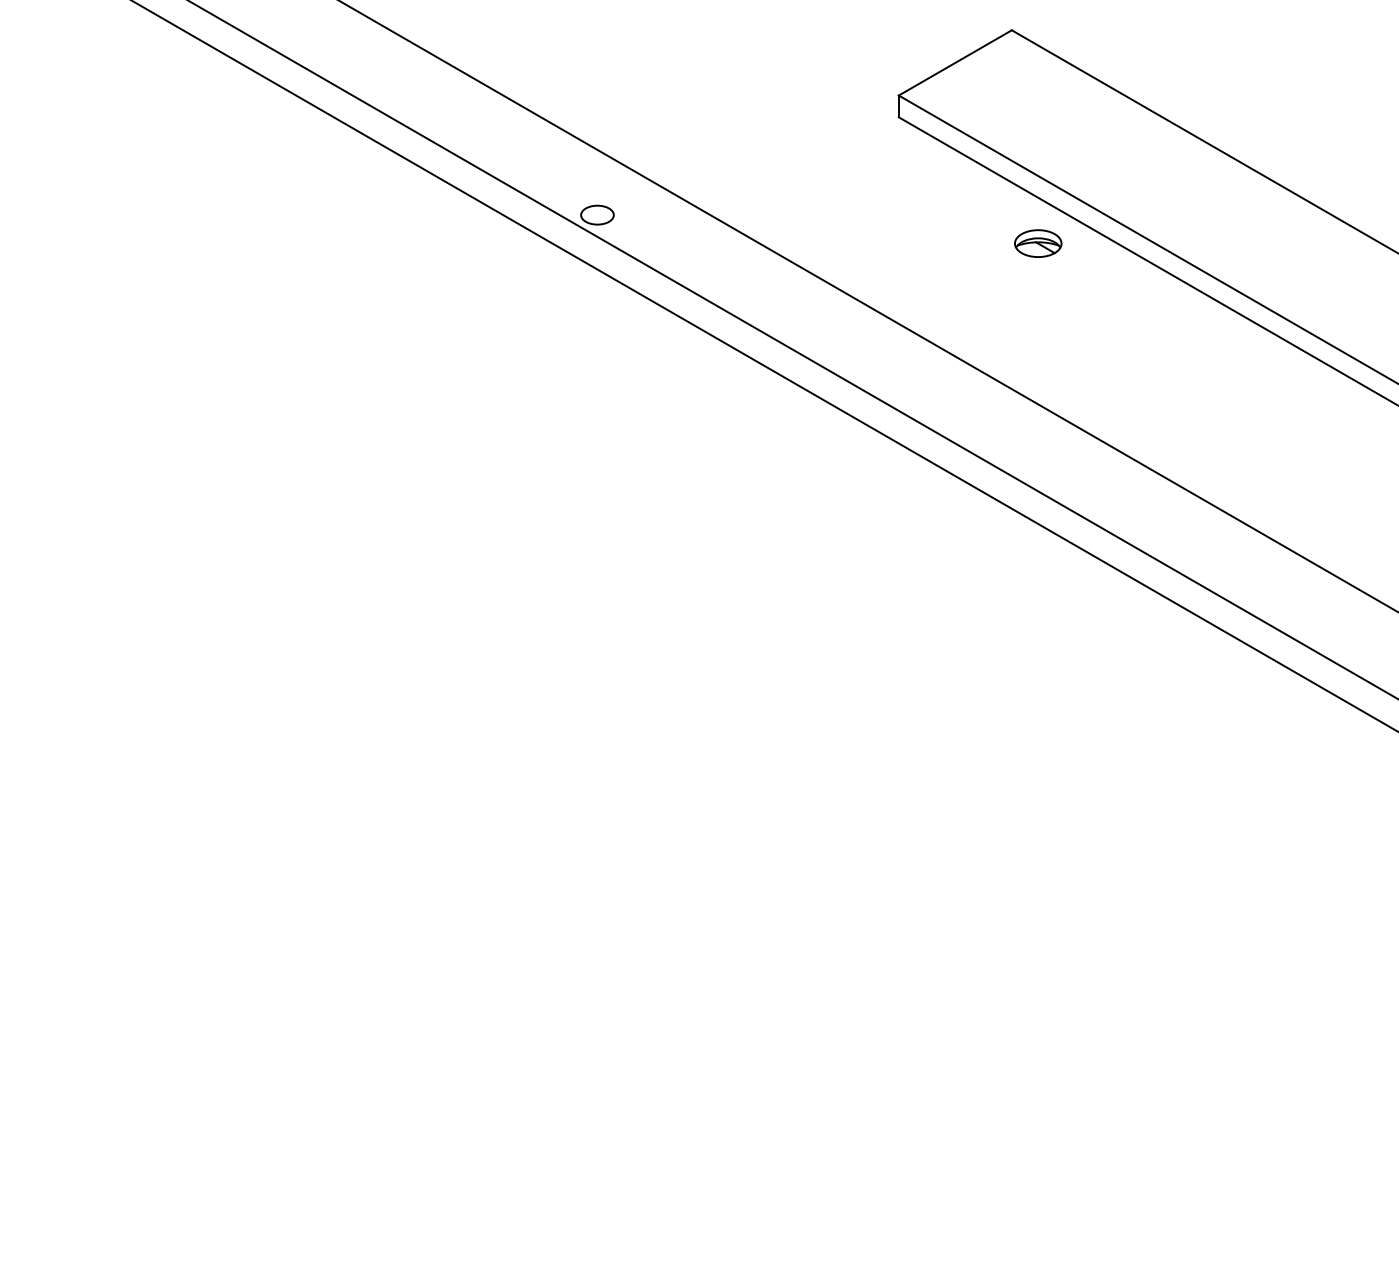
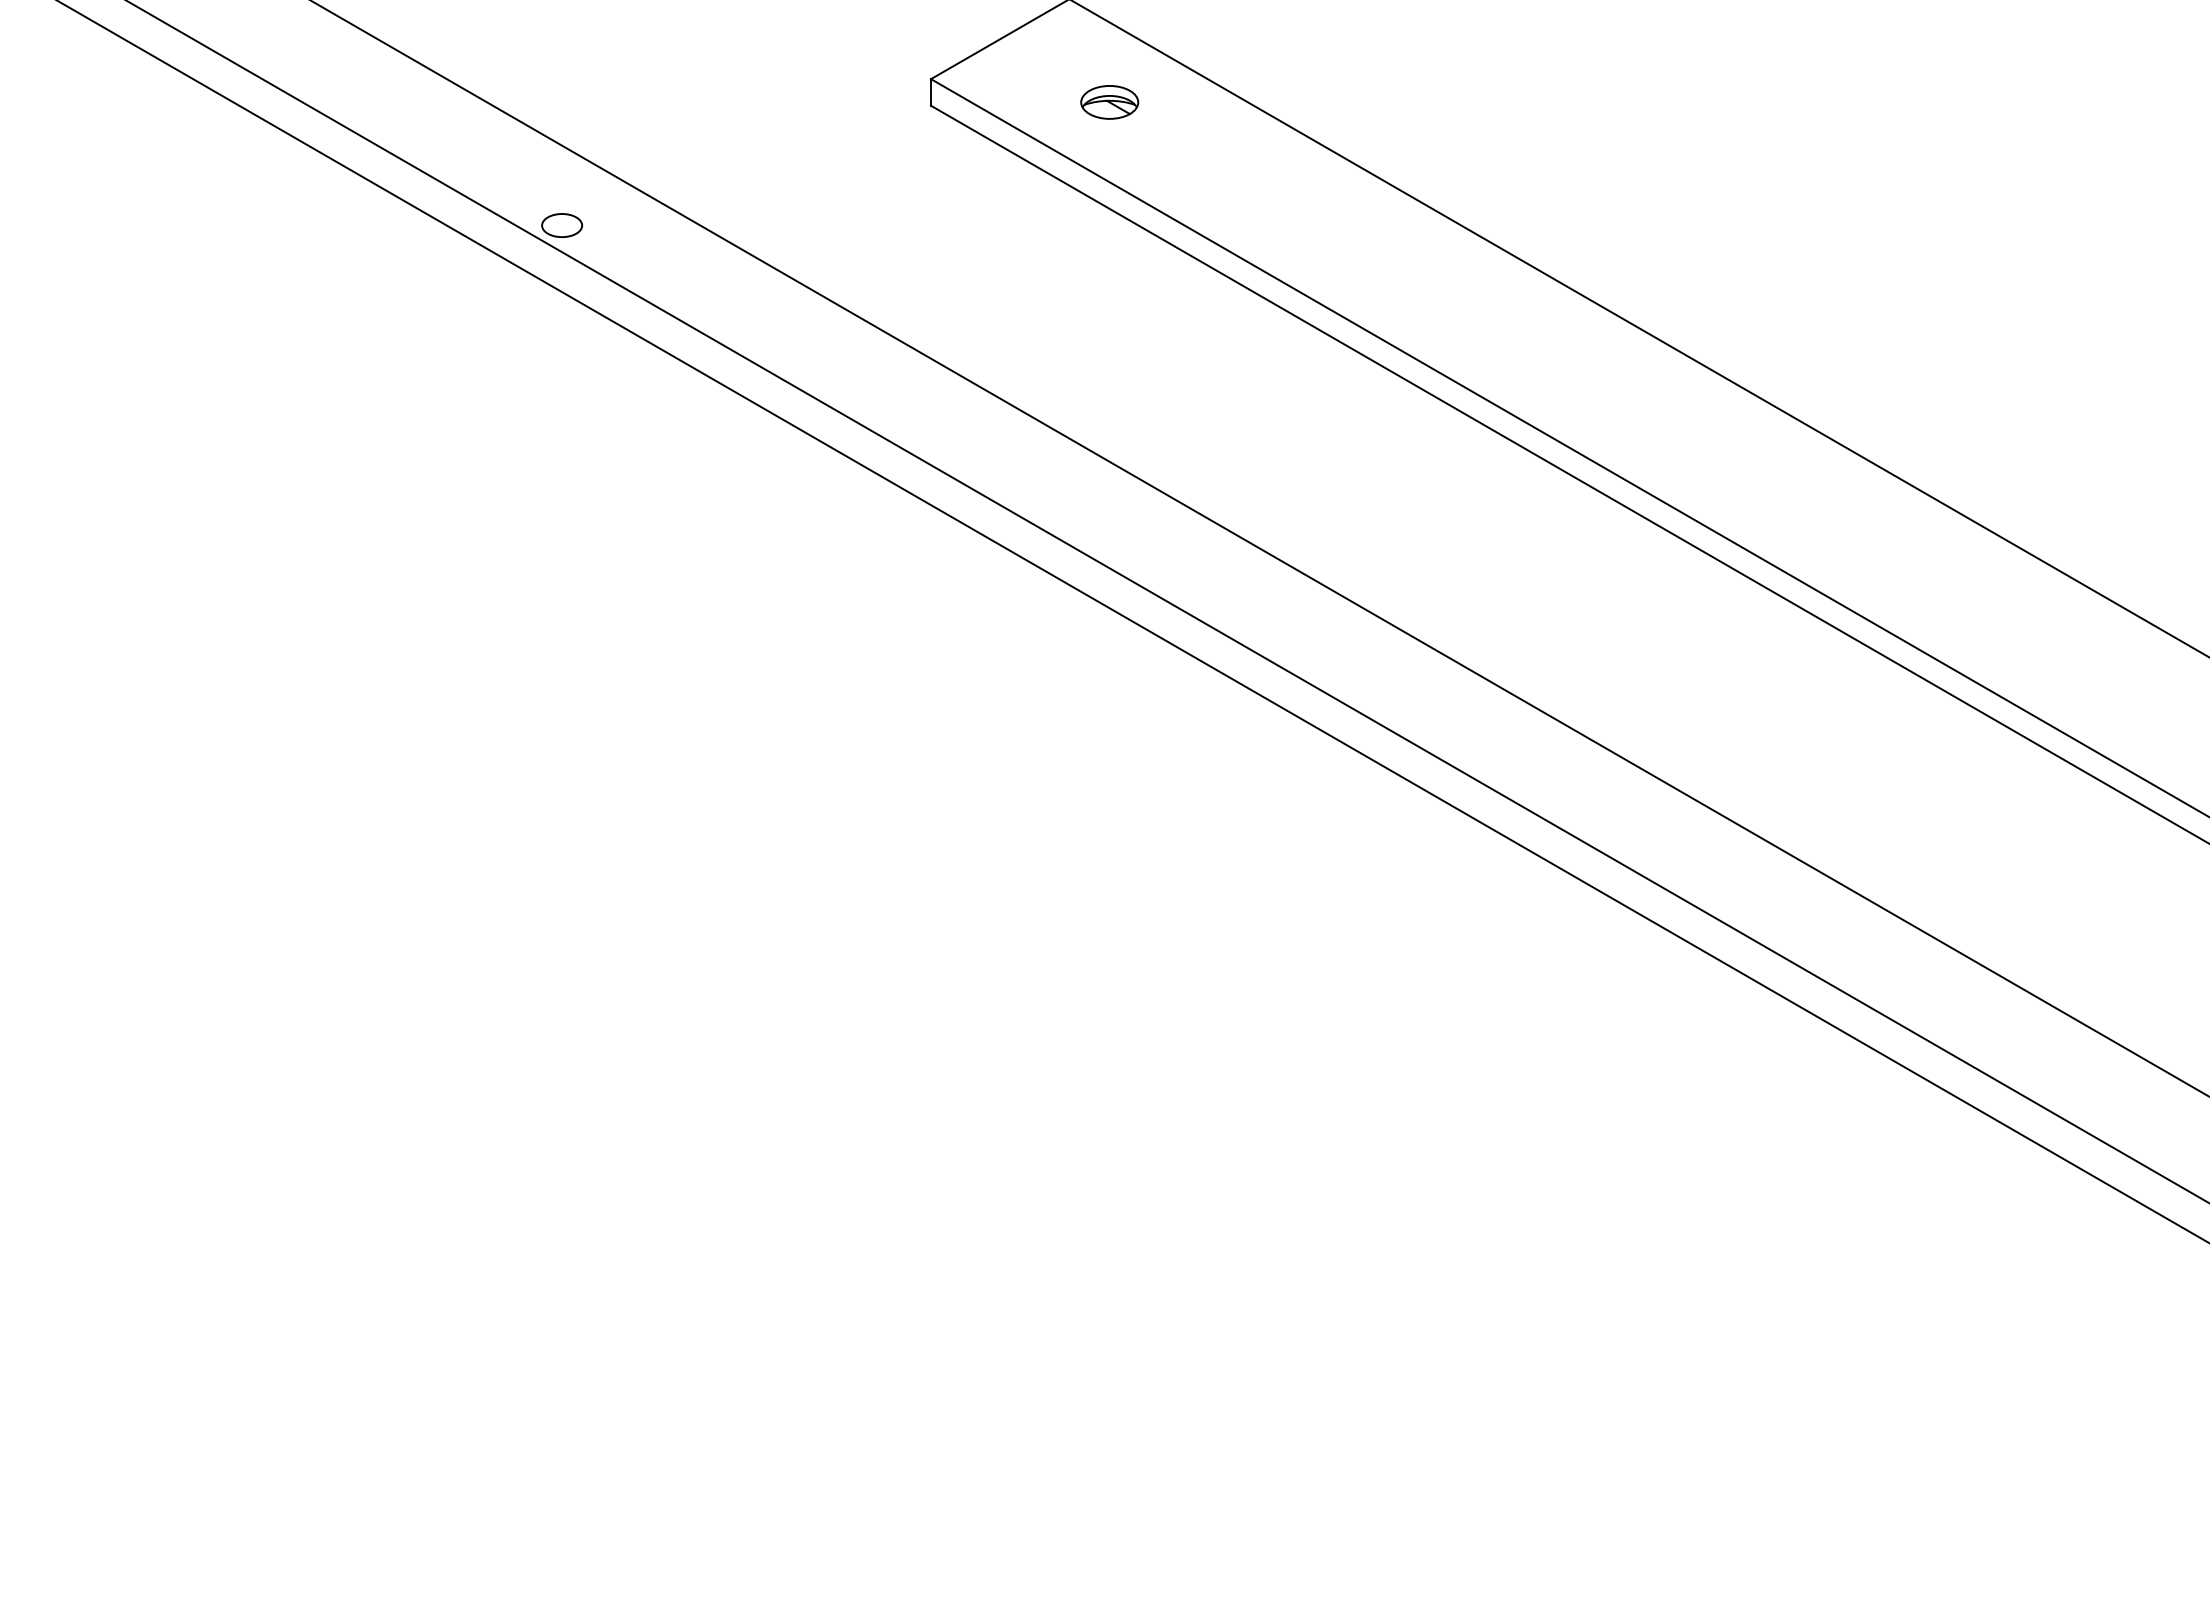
part: (1038, 243) -> (1109, 102), moved

